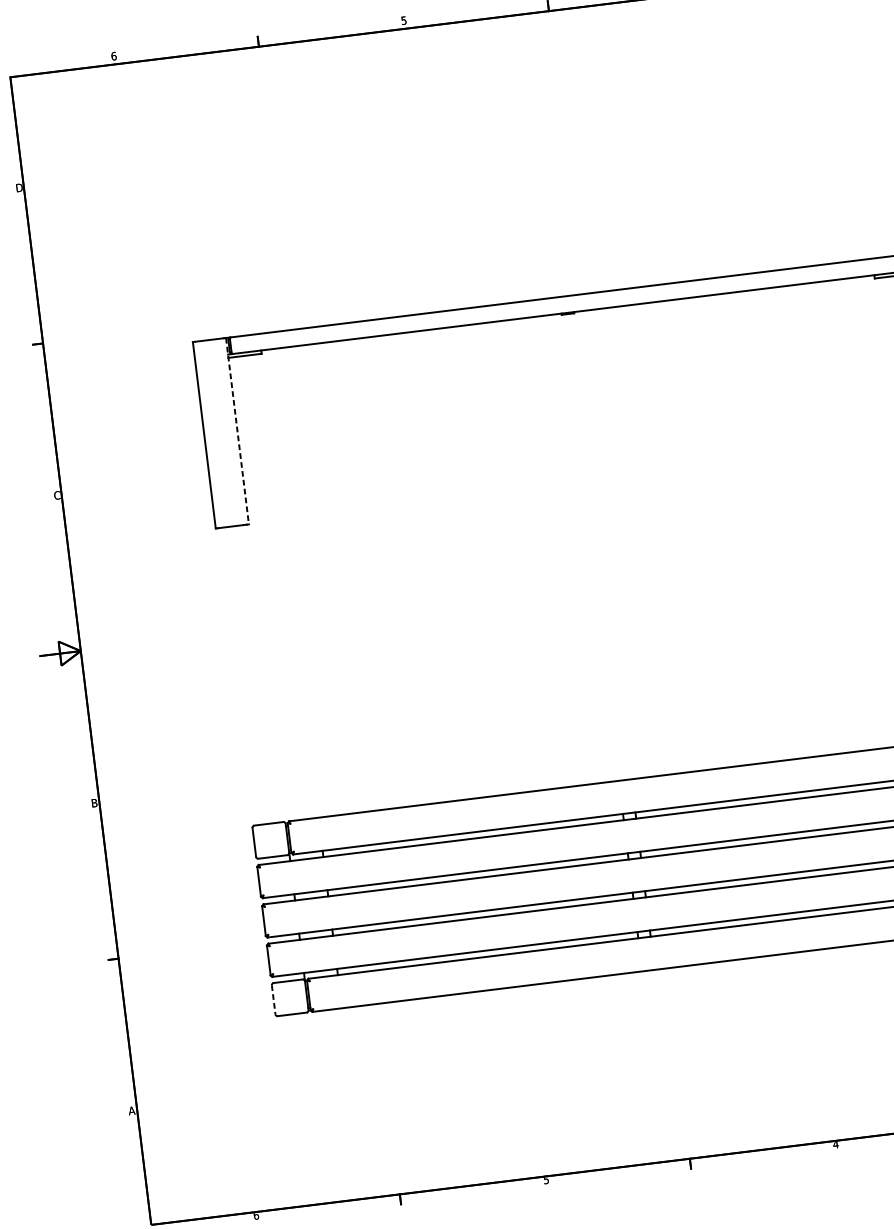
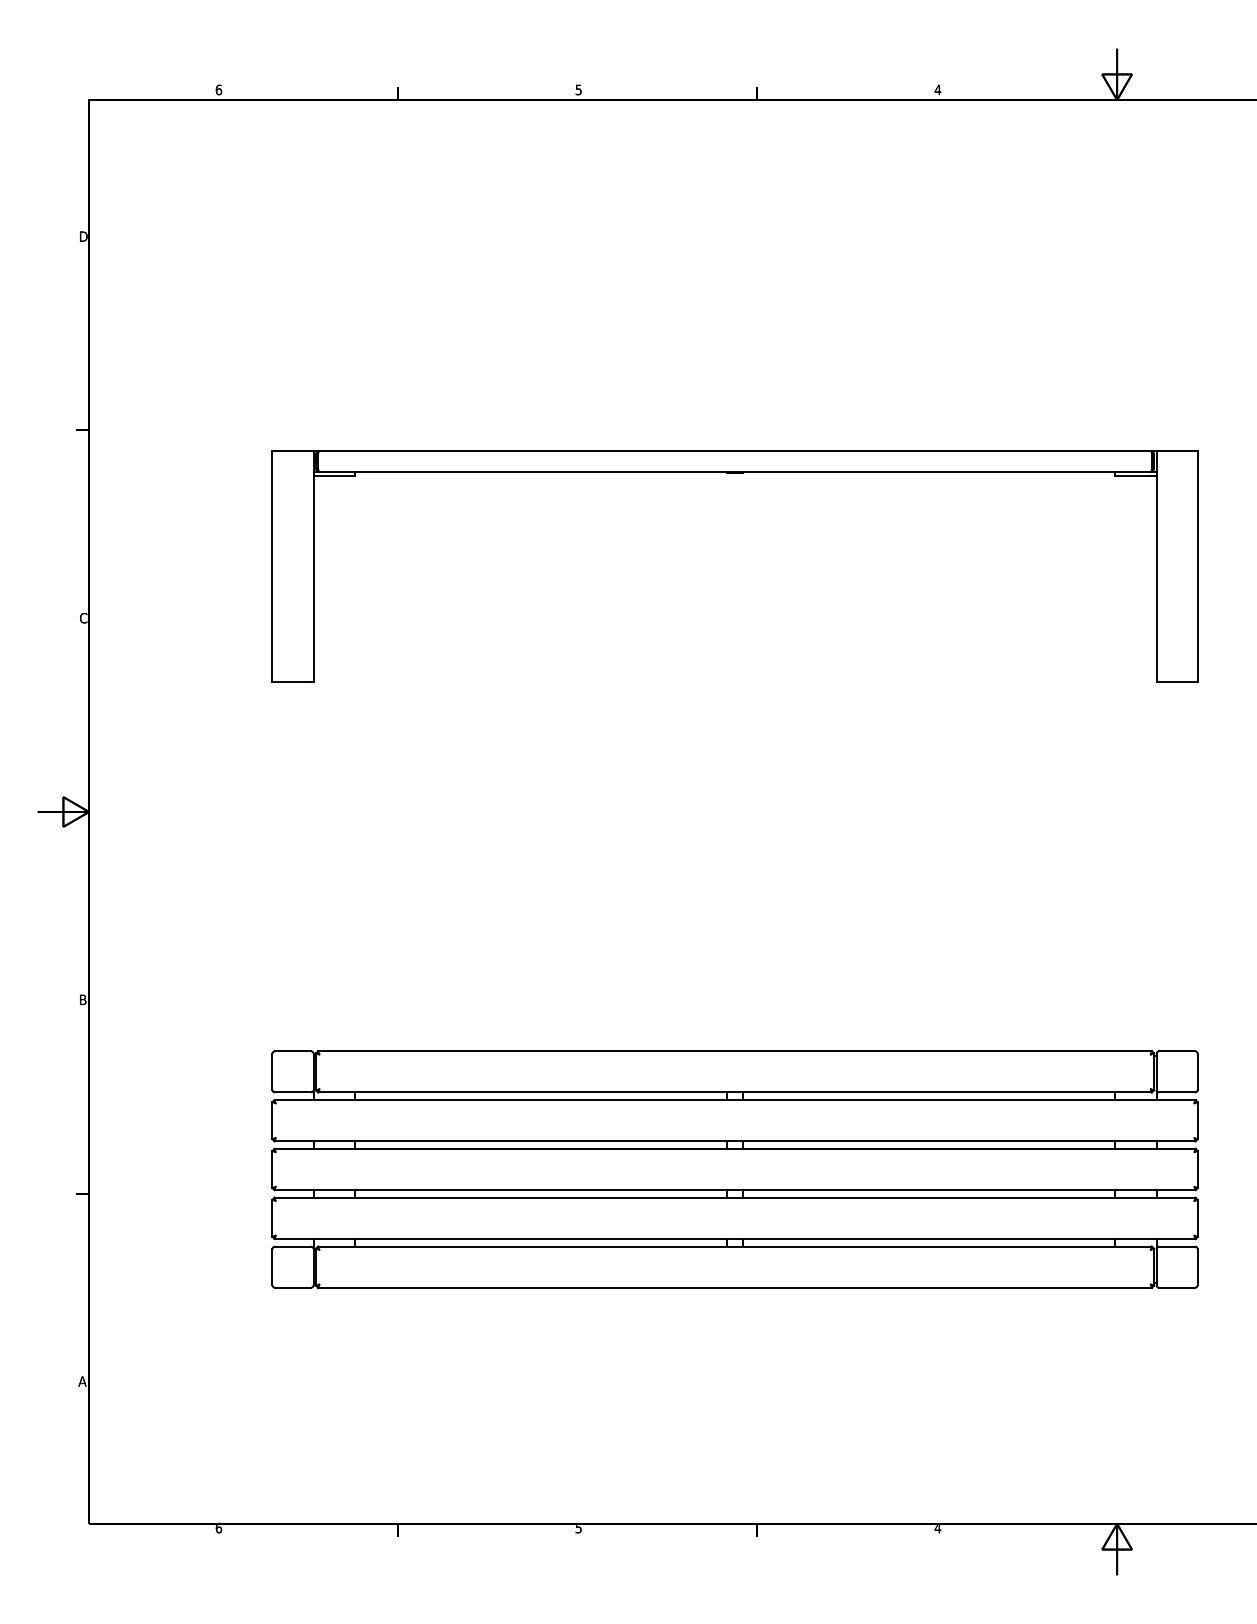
line: (237, 431) -> (313, 566), dashed -> solid
line: (273, 1000) -> (272, 1267), dashed -> solid

